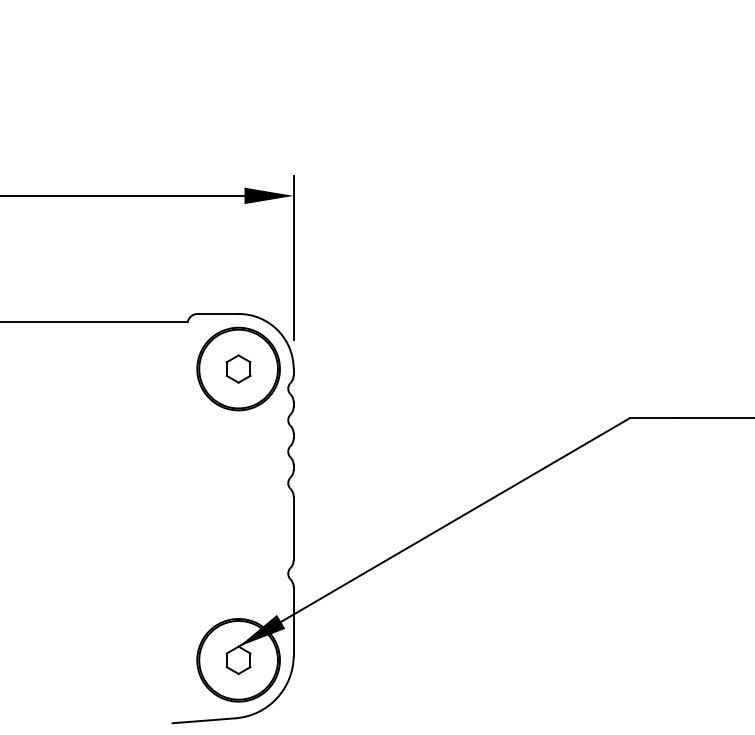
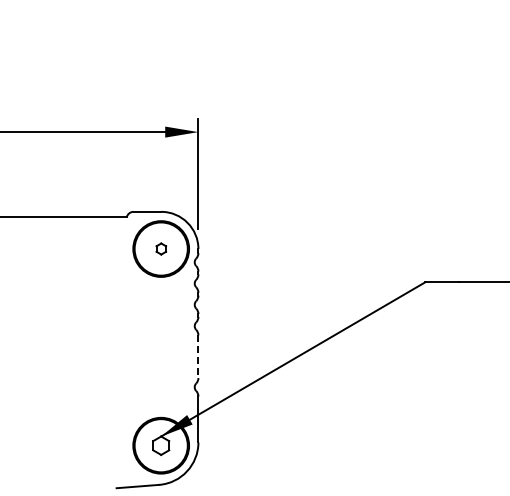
part: (239, 368) -> (161, 248), size x0.6
line: (293, 529) -> (198, 357), solid -> dashed

